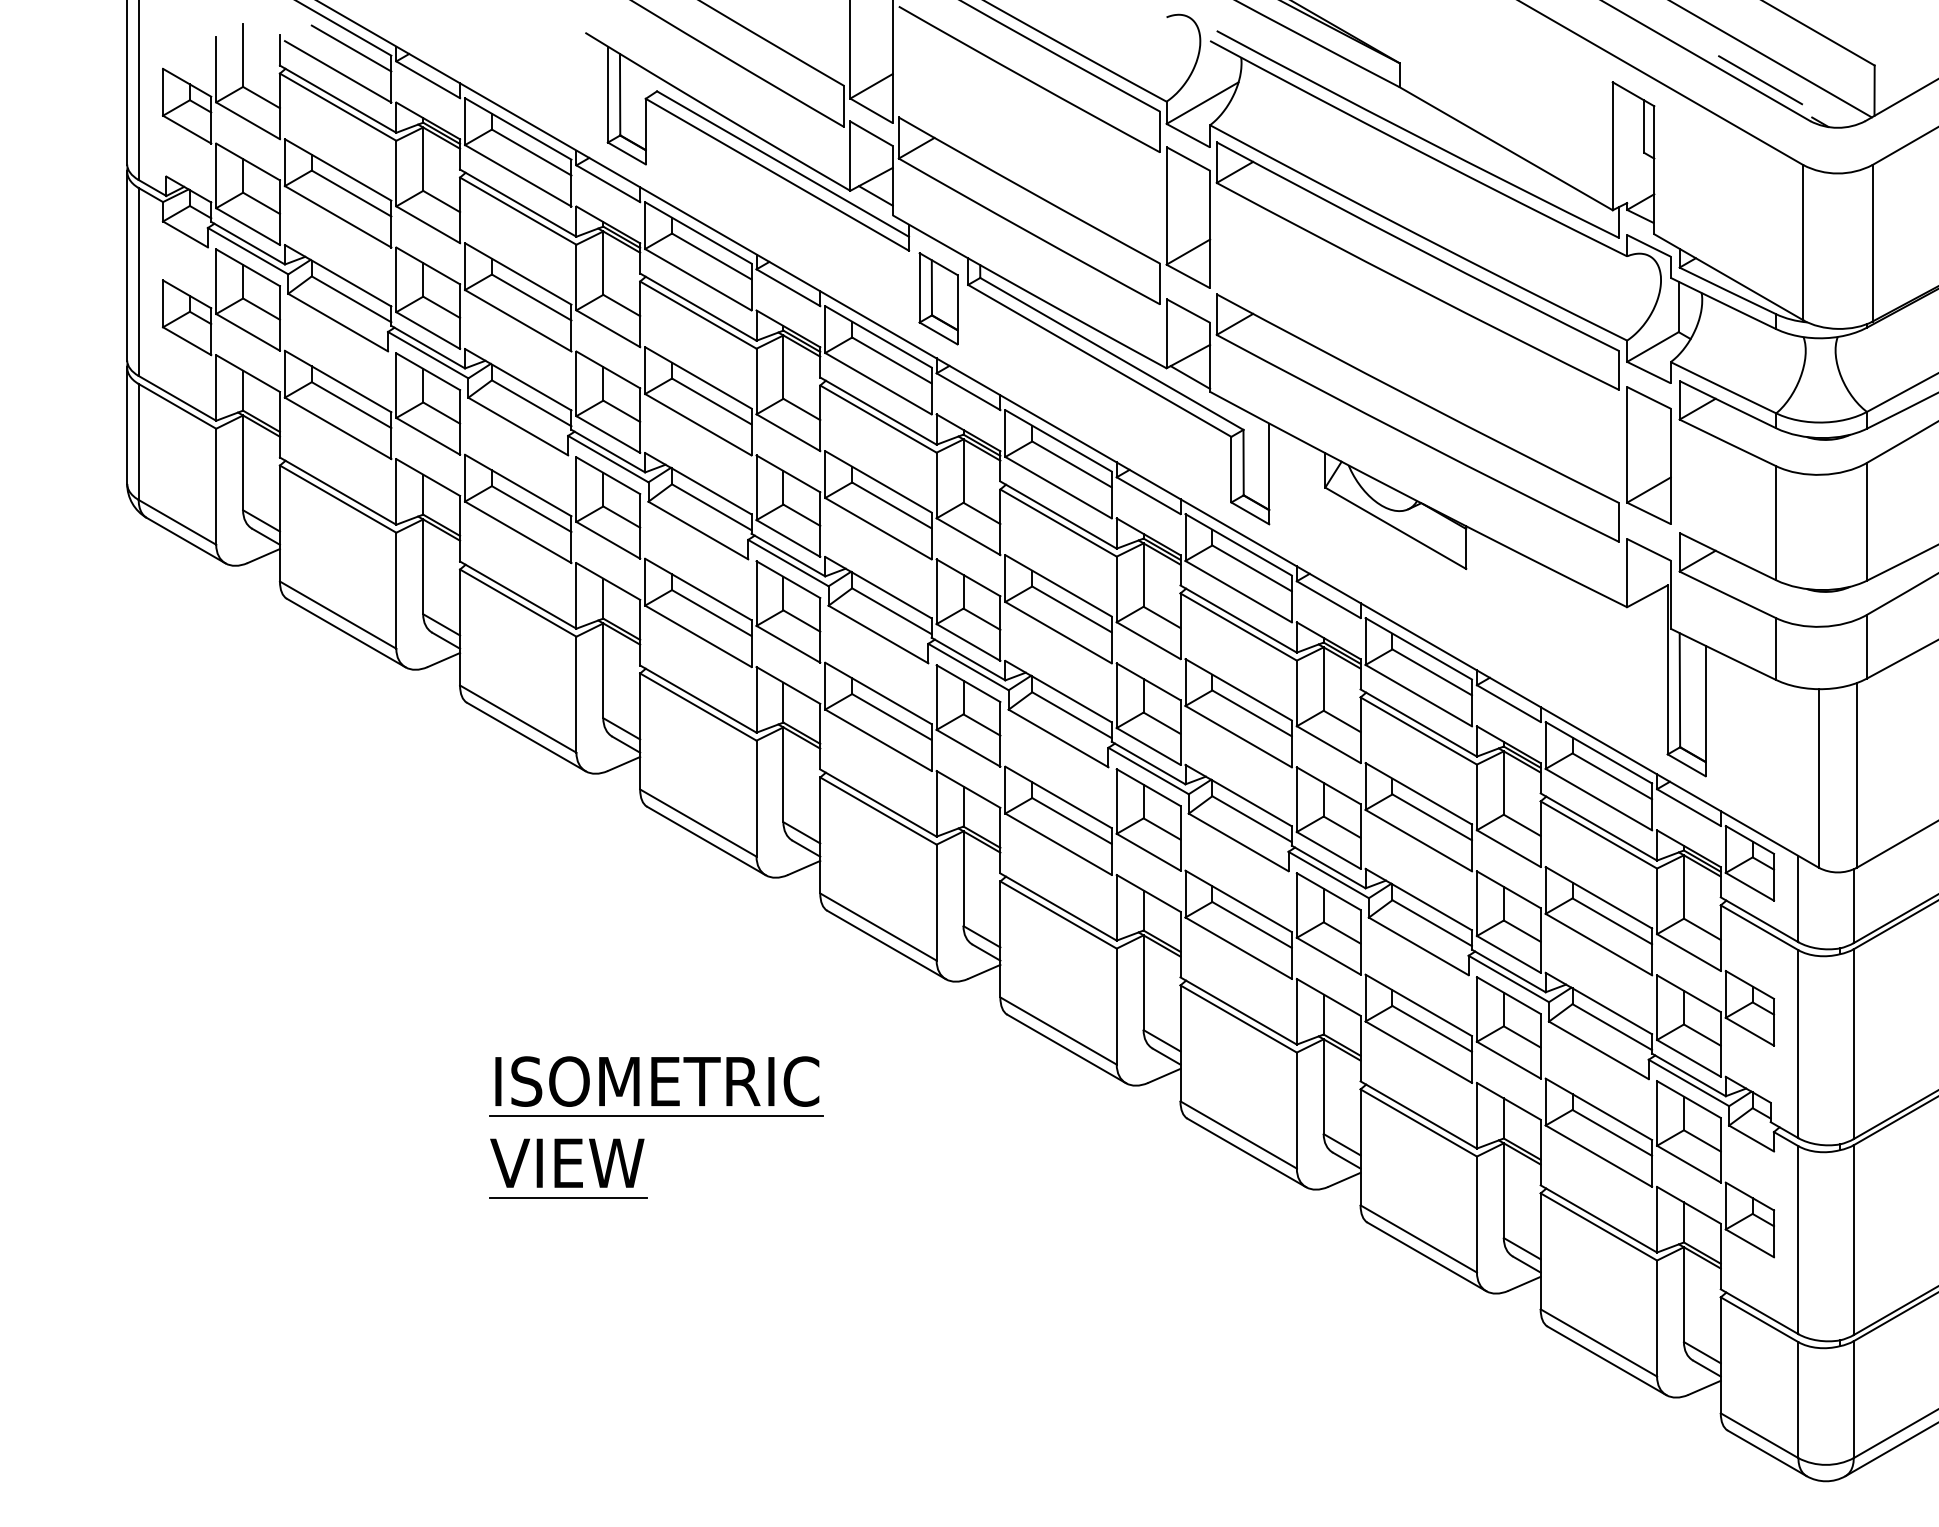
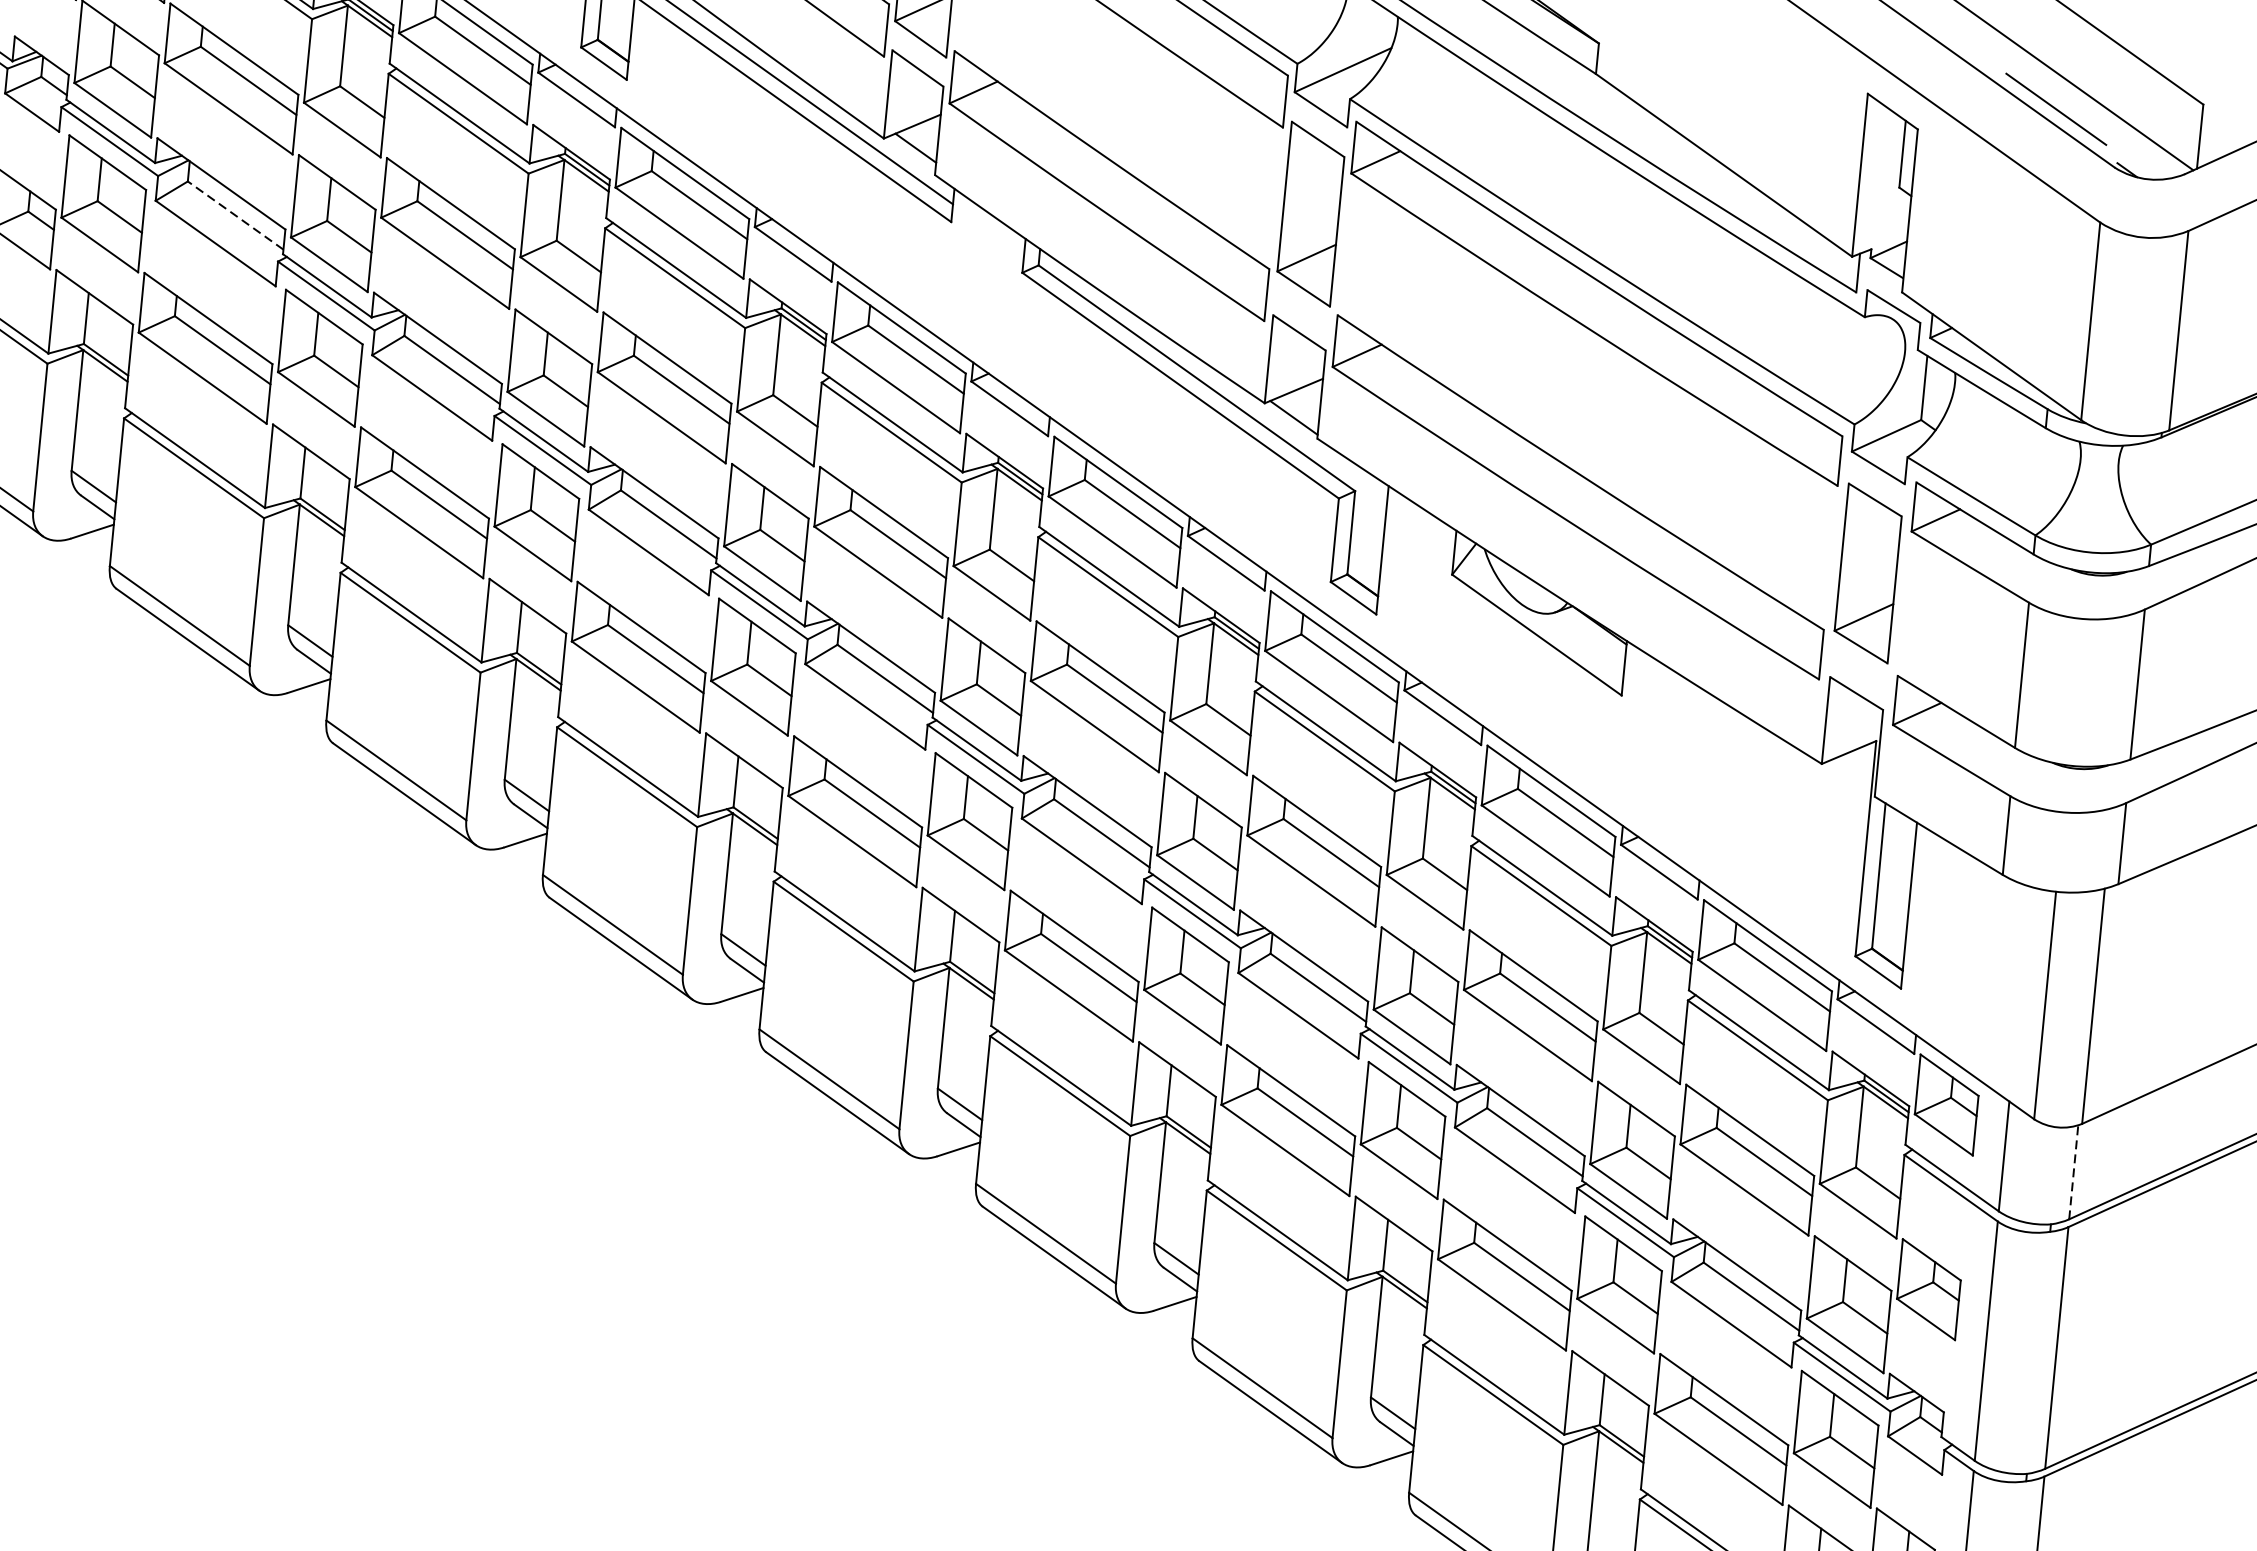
part: (938, 298) -> (982, 286), removed
line: (351, 299) -> (235, 215), solid -> dashed
line: (1853, 906) -> (2073, 1172), solid -> dashed
part: (656, 1116) -> (523, 1293), removed

